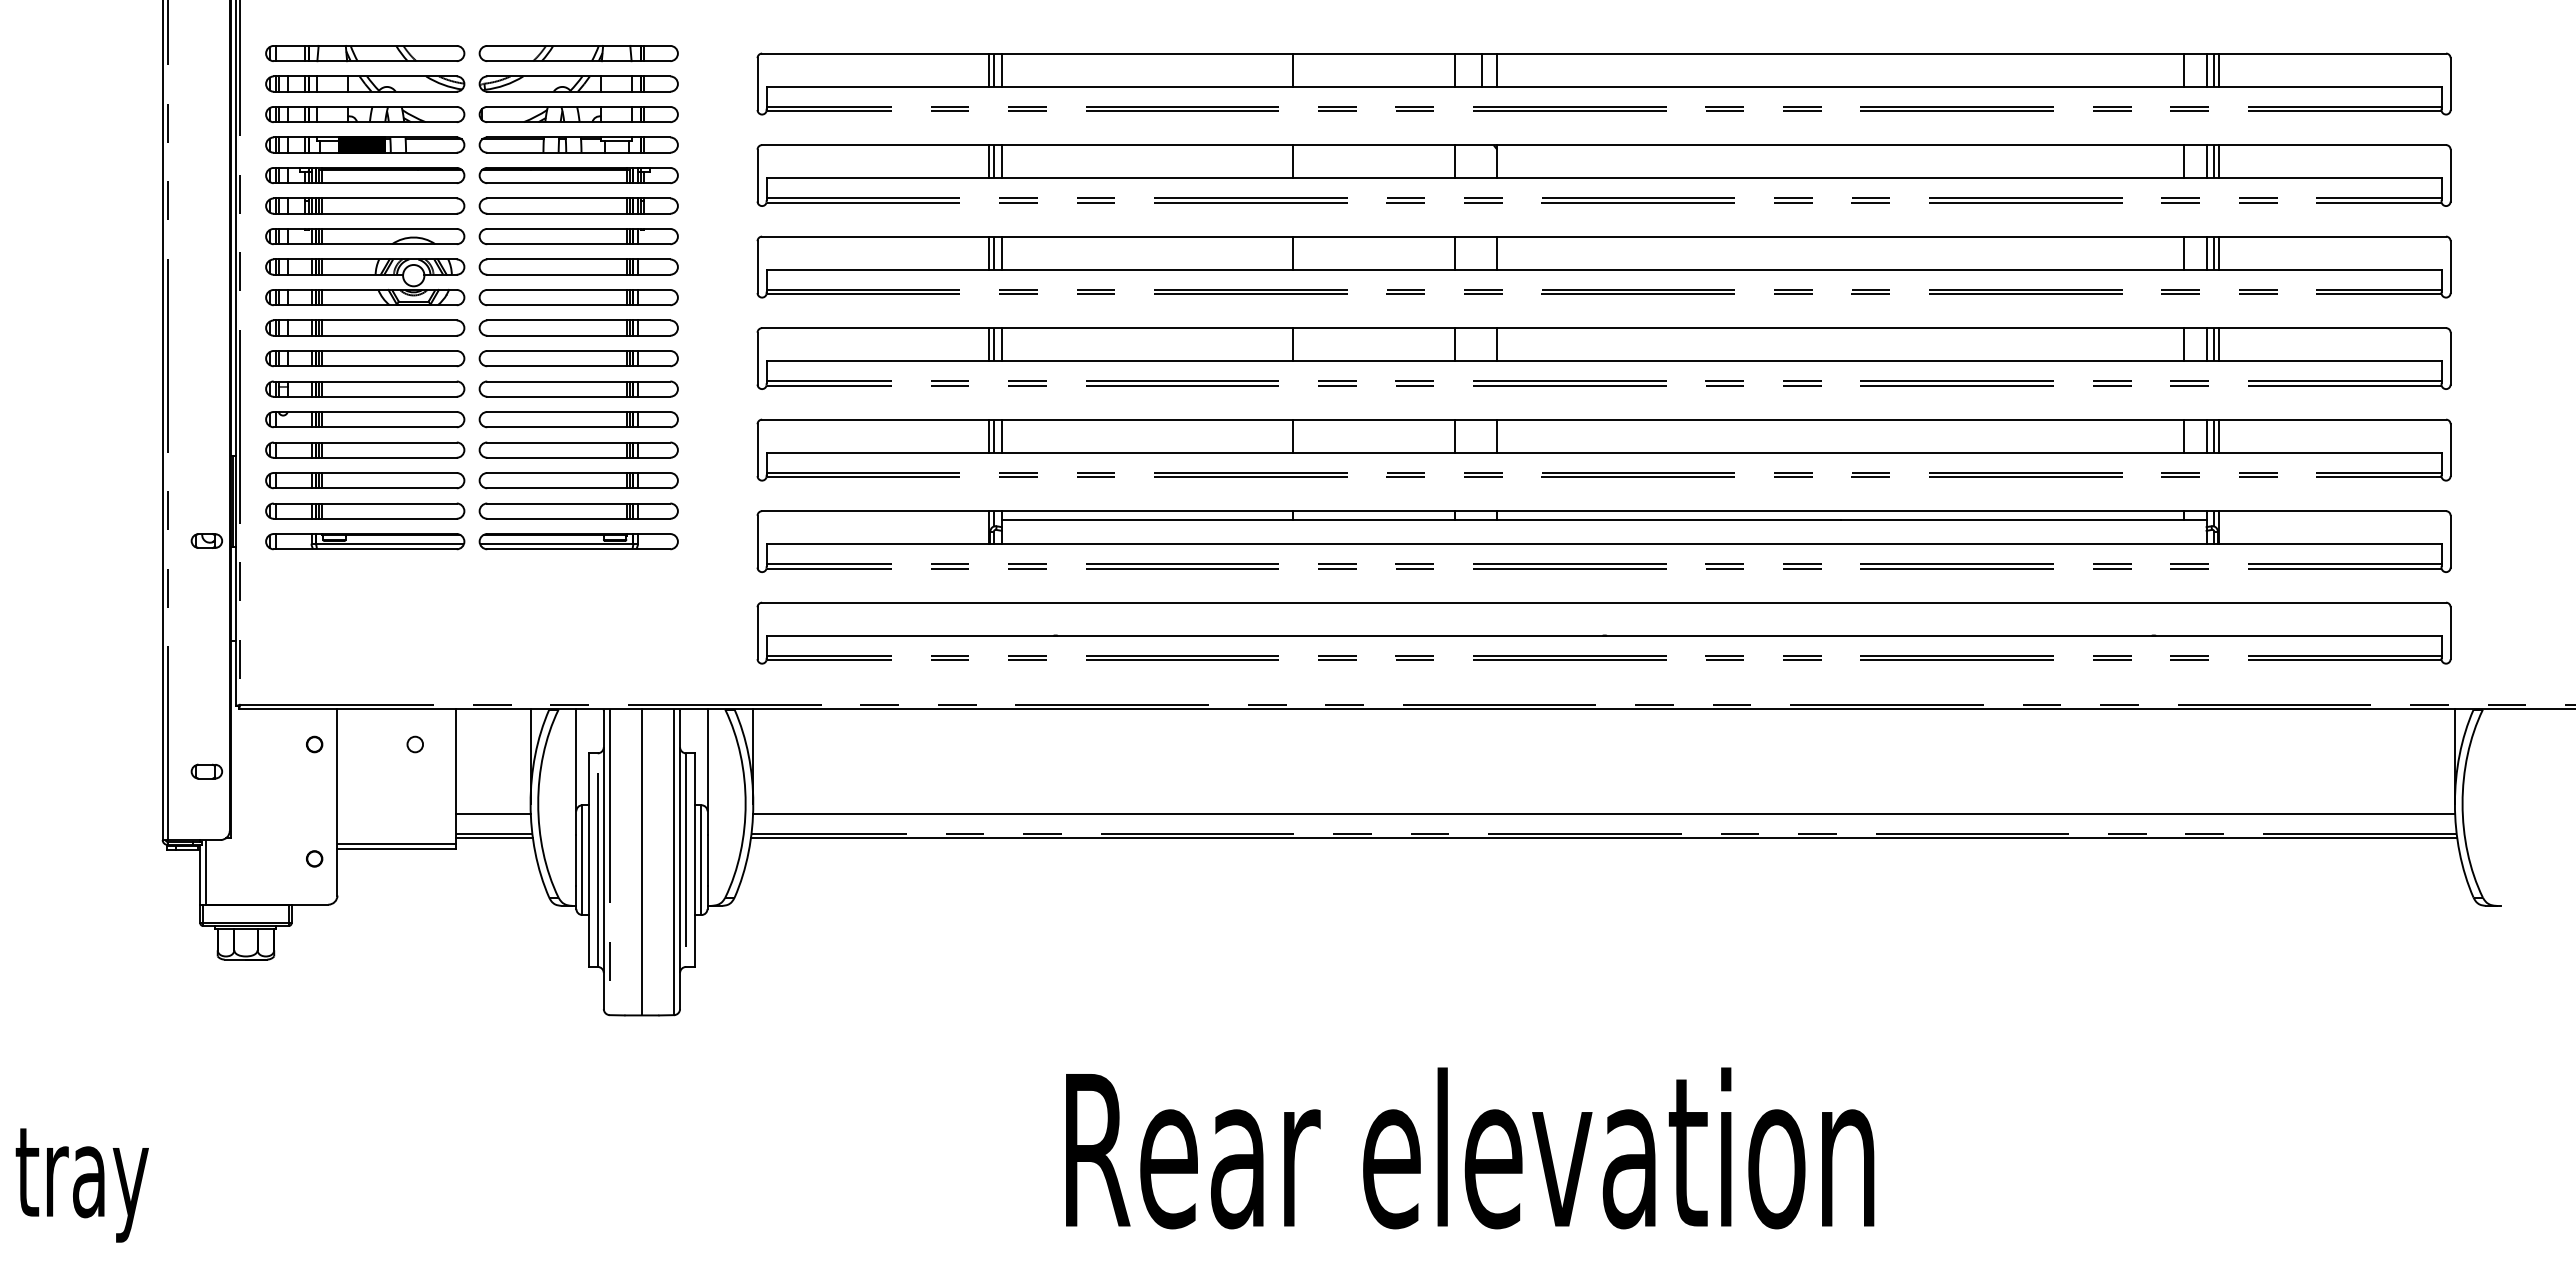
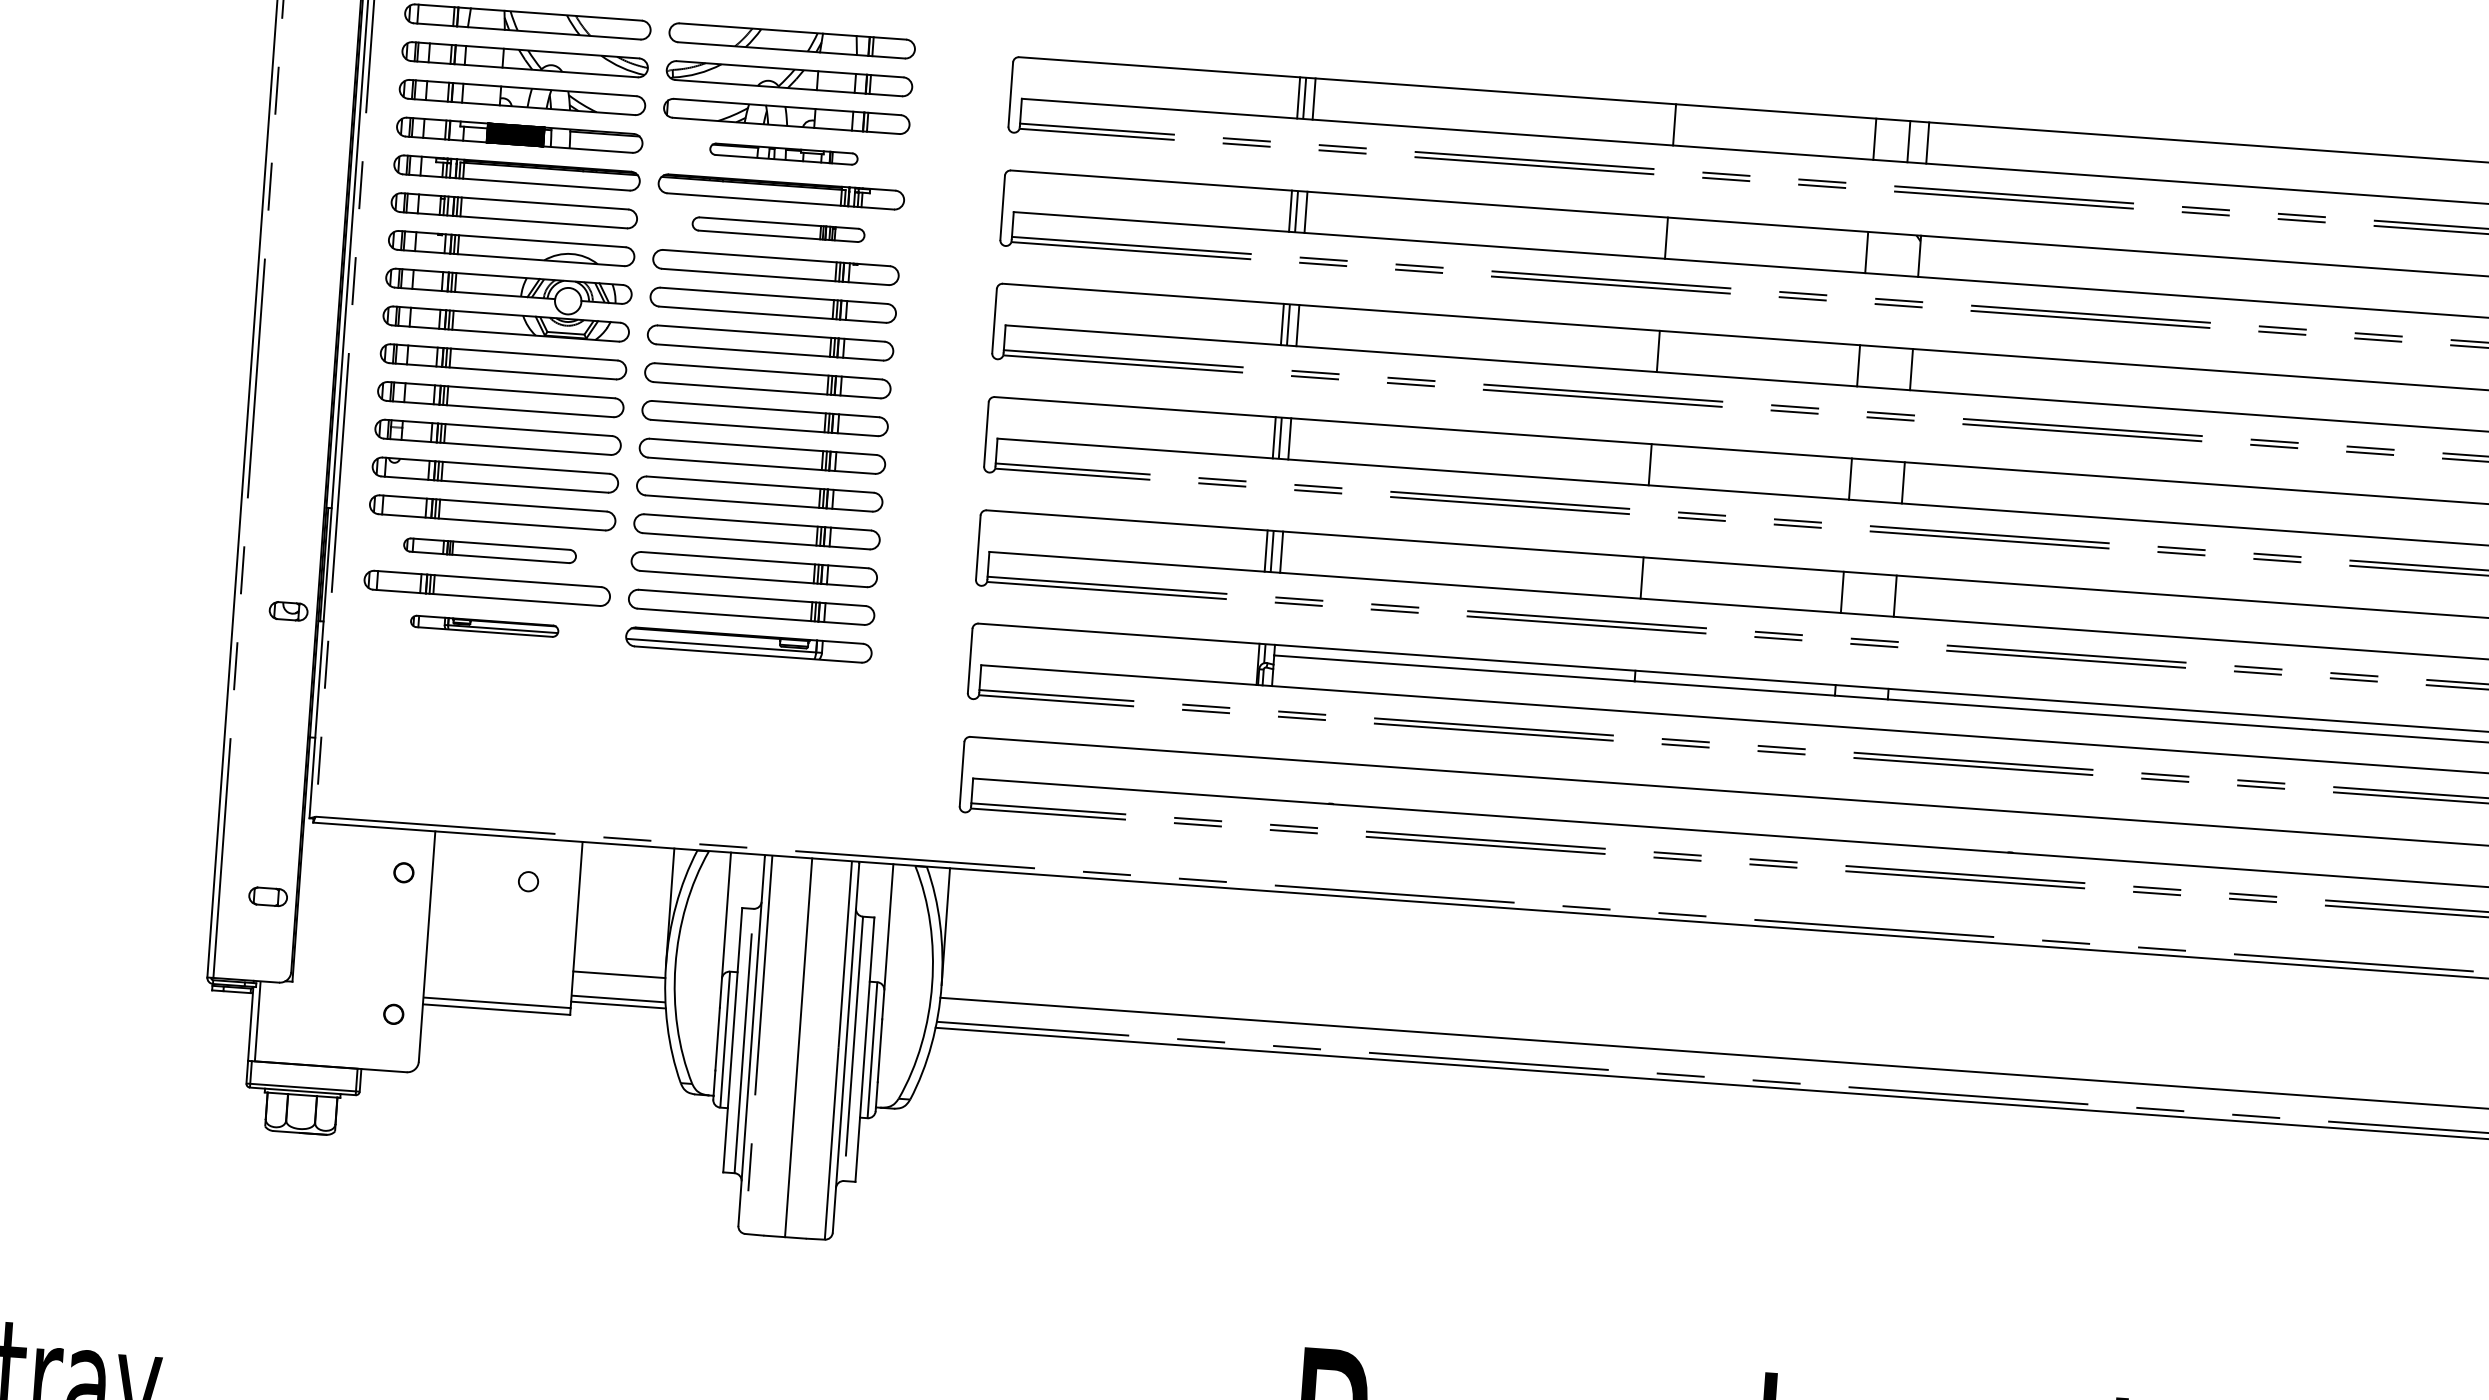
part: (578, 144) -> (783, 153), size x0.6
part: (578, 205) -> (778, 228), size x0.7
part: (365, 480) -> (490, 550), size x0.7
part: (365, 541) -> (484, 625), size x0.6

